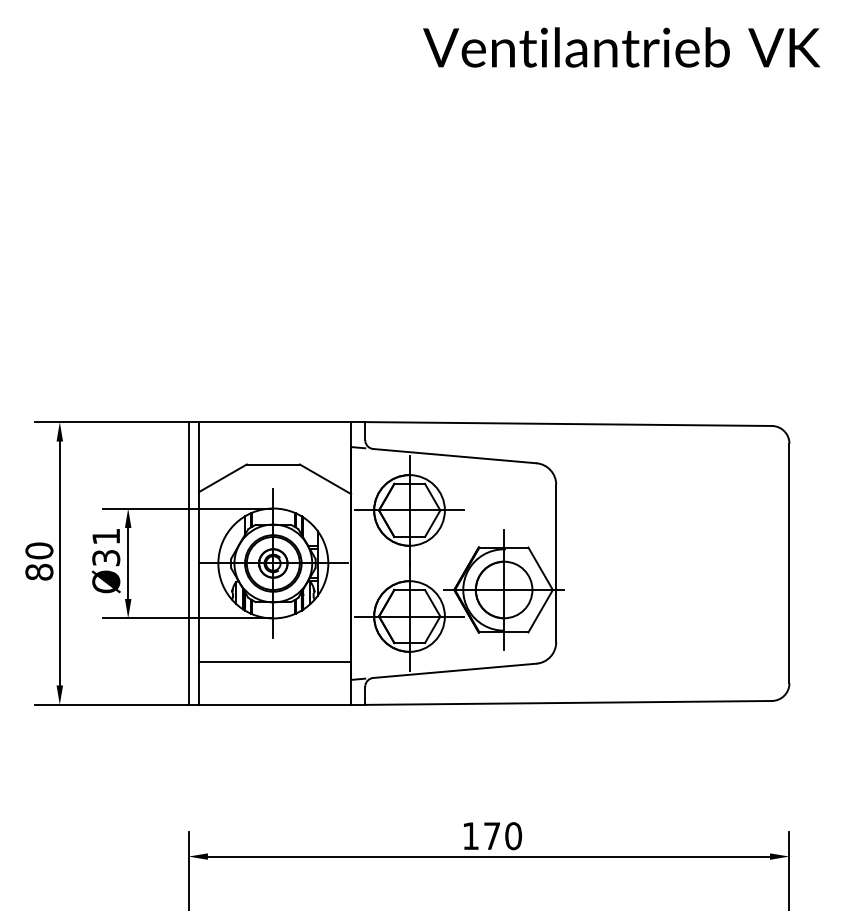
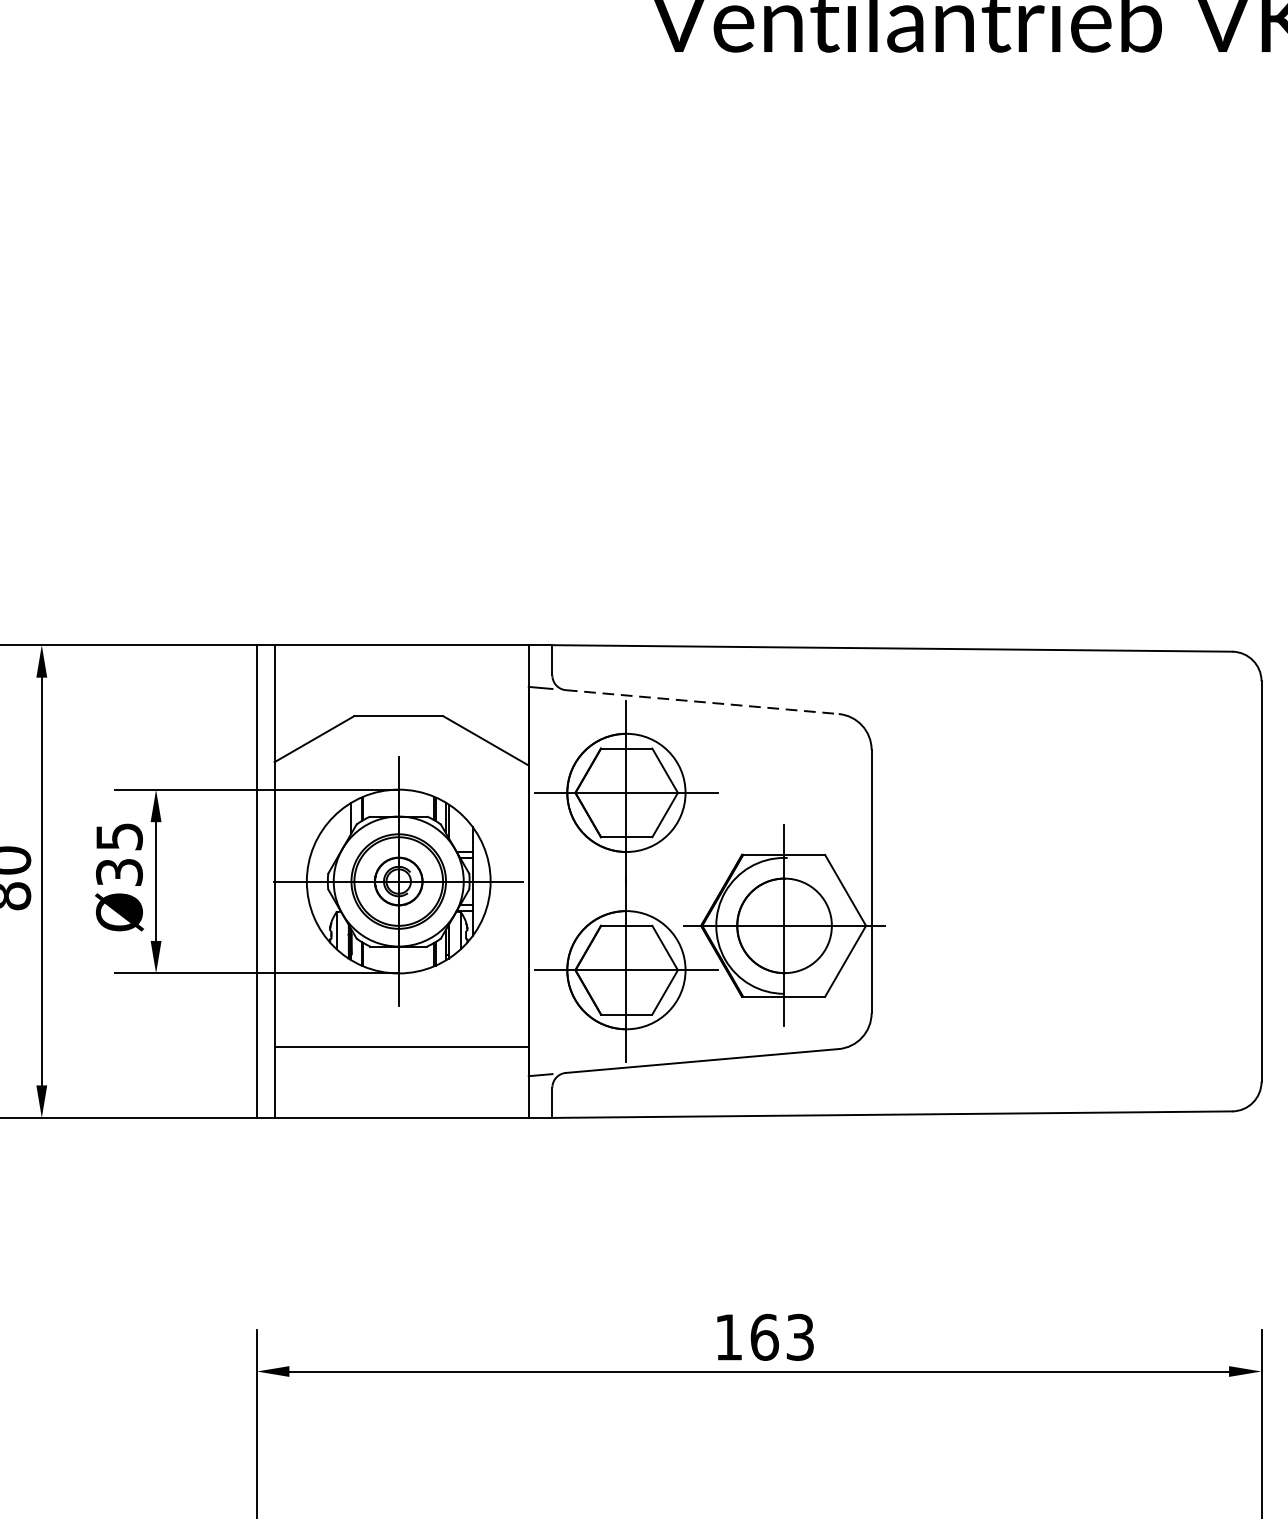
line: (454, 456) -> (701, 702), solid -> dashed
text: (106, 536) -> (119, 836), Ø31 -> Ø35
text: (503, 836) -> (783, 1337), 170 -> 163

